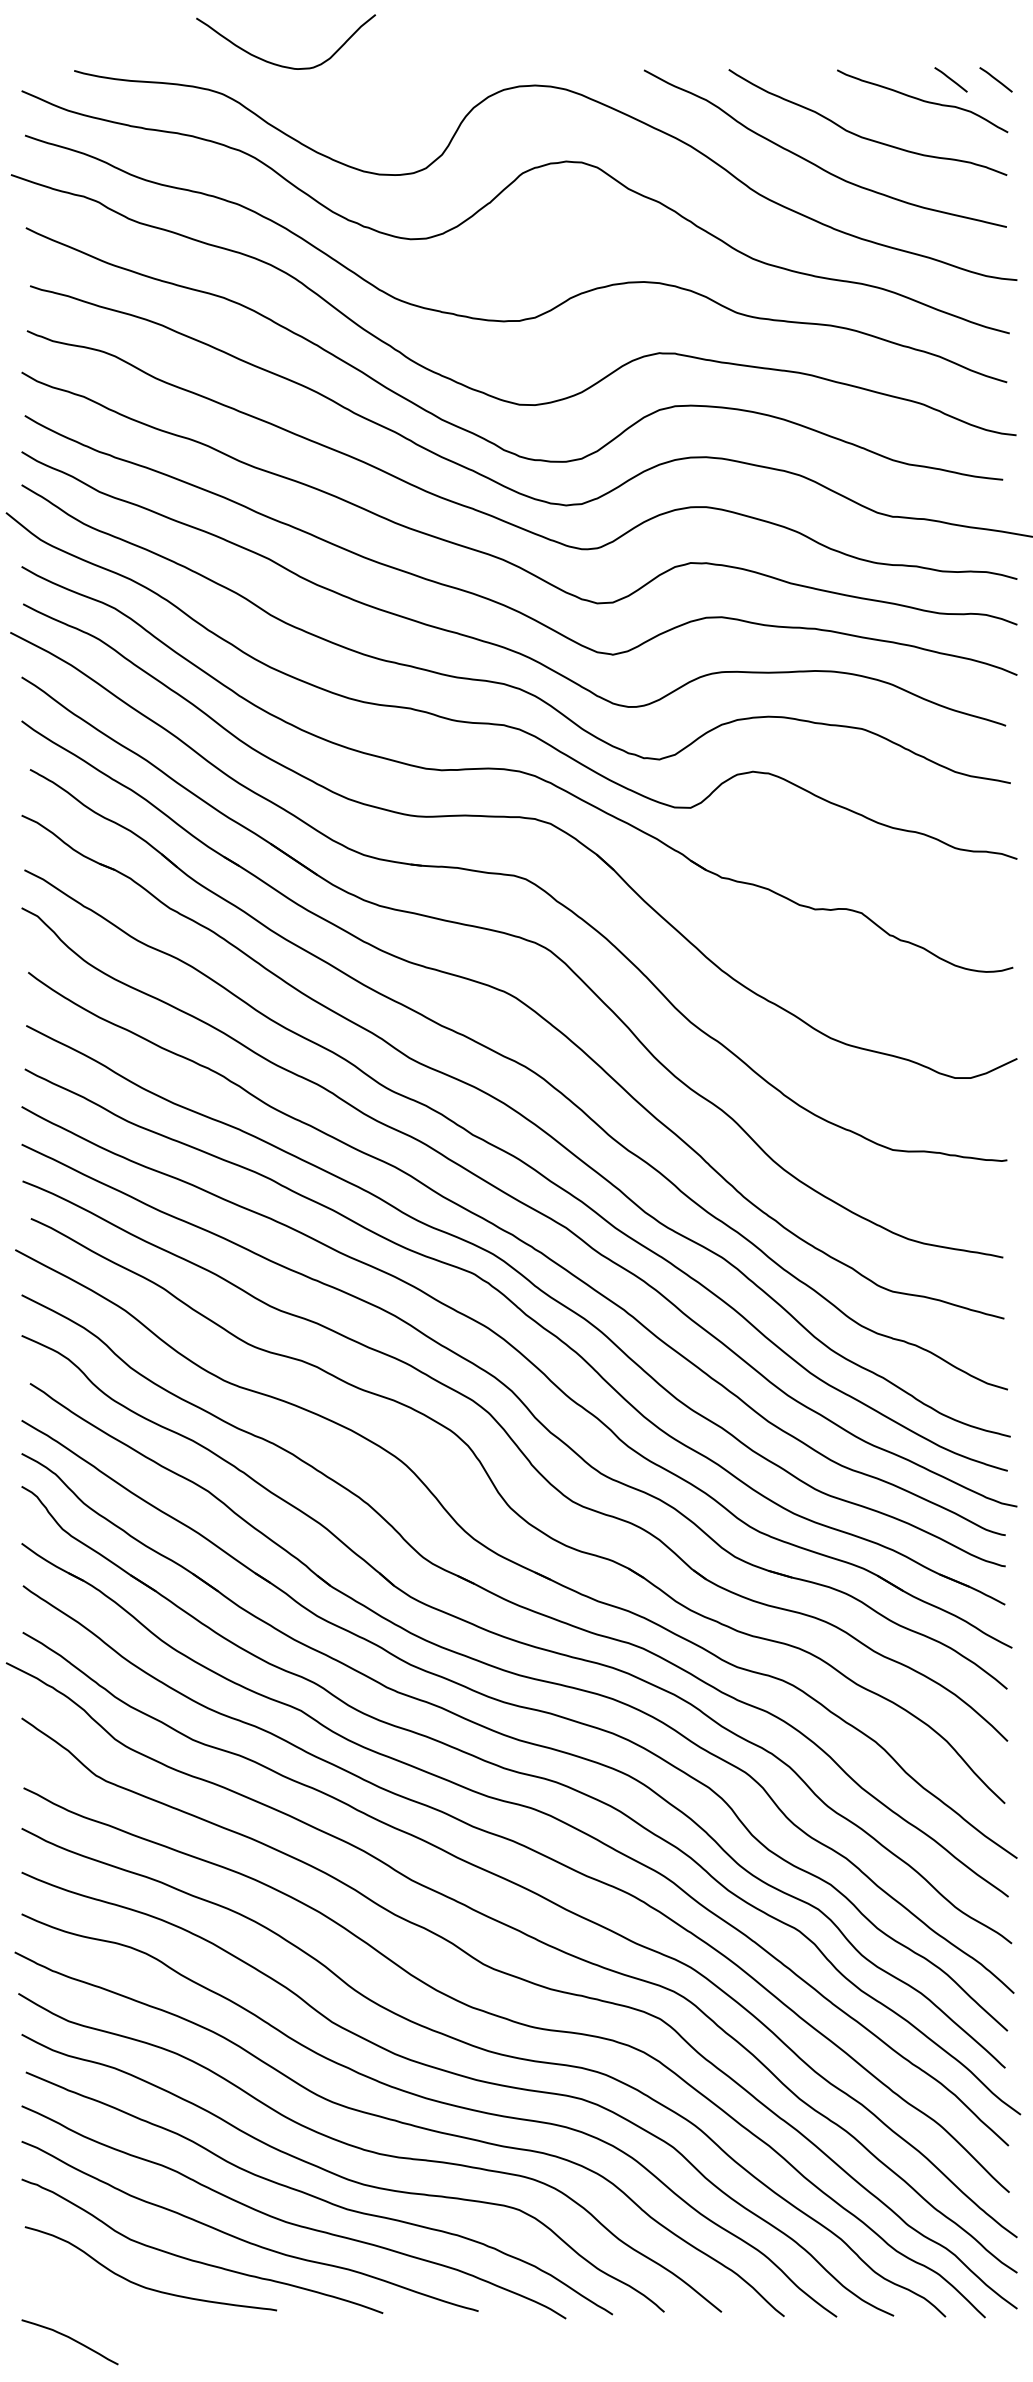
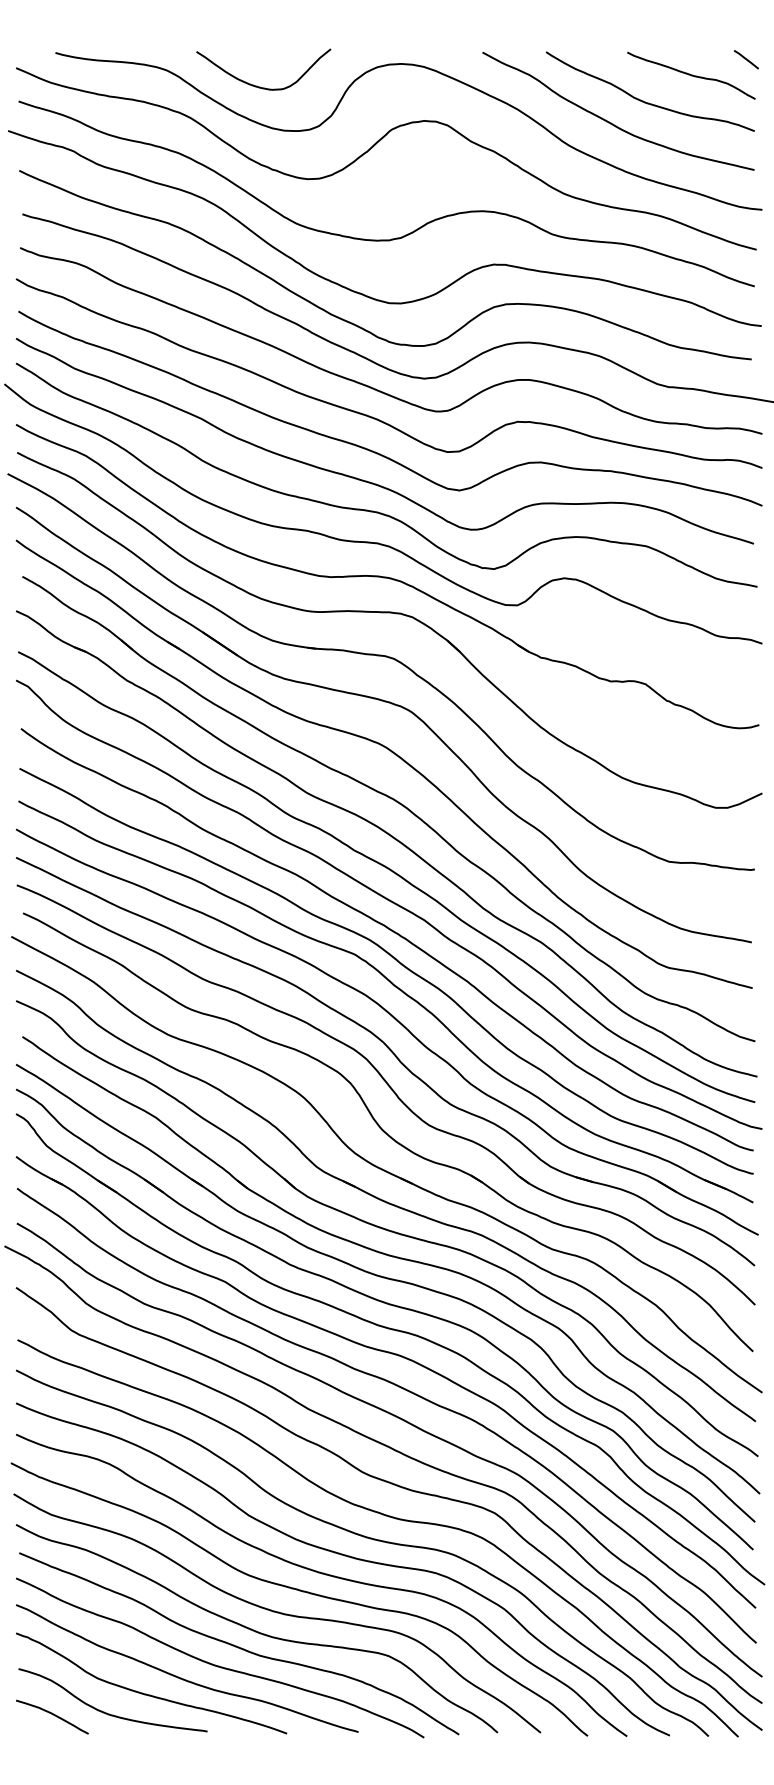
curve: (279, 64) -> (258, 86), moved
line: (950, 79) -> (712, 59), removed
curve: (70, 2339) -> (52, 1715), moved

